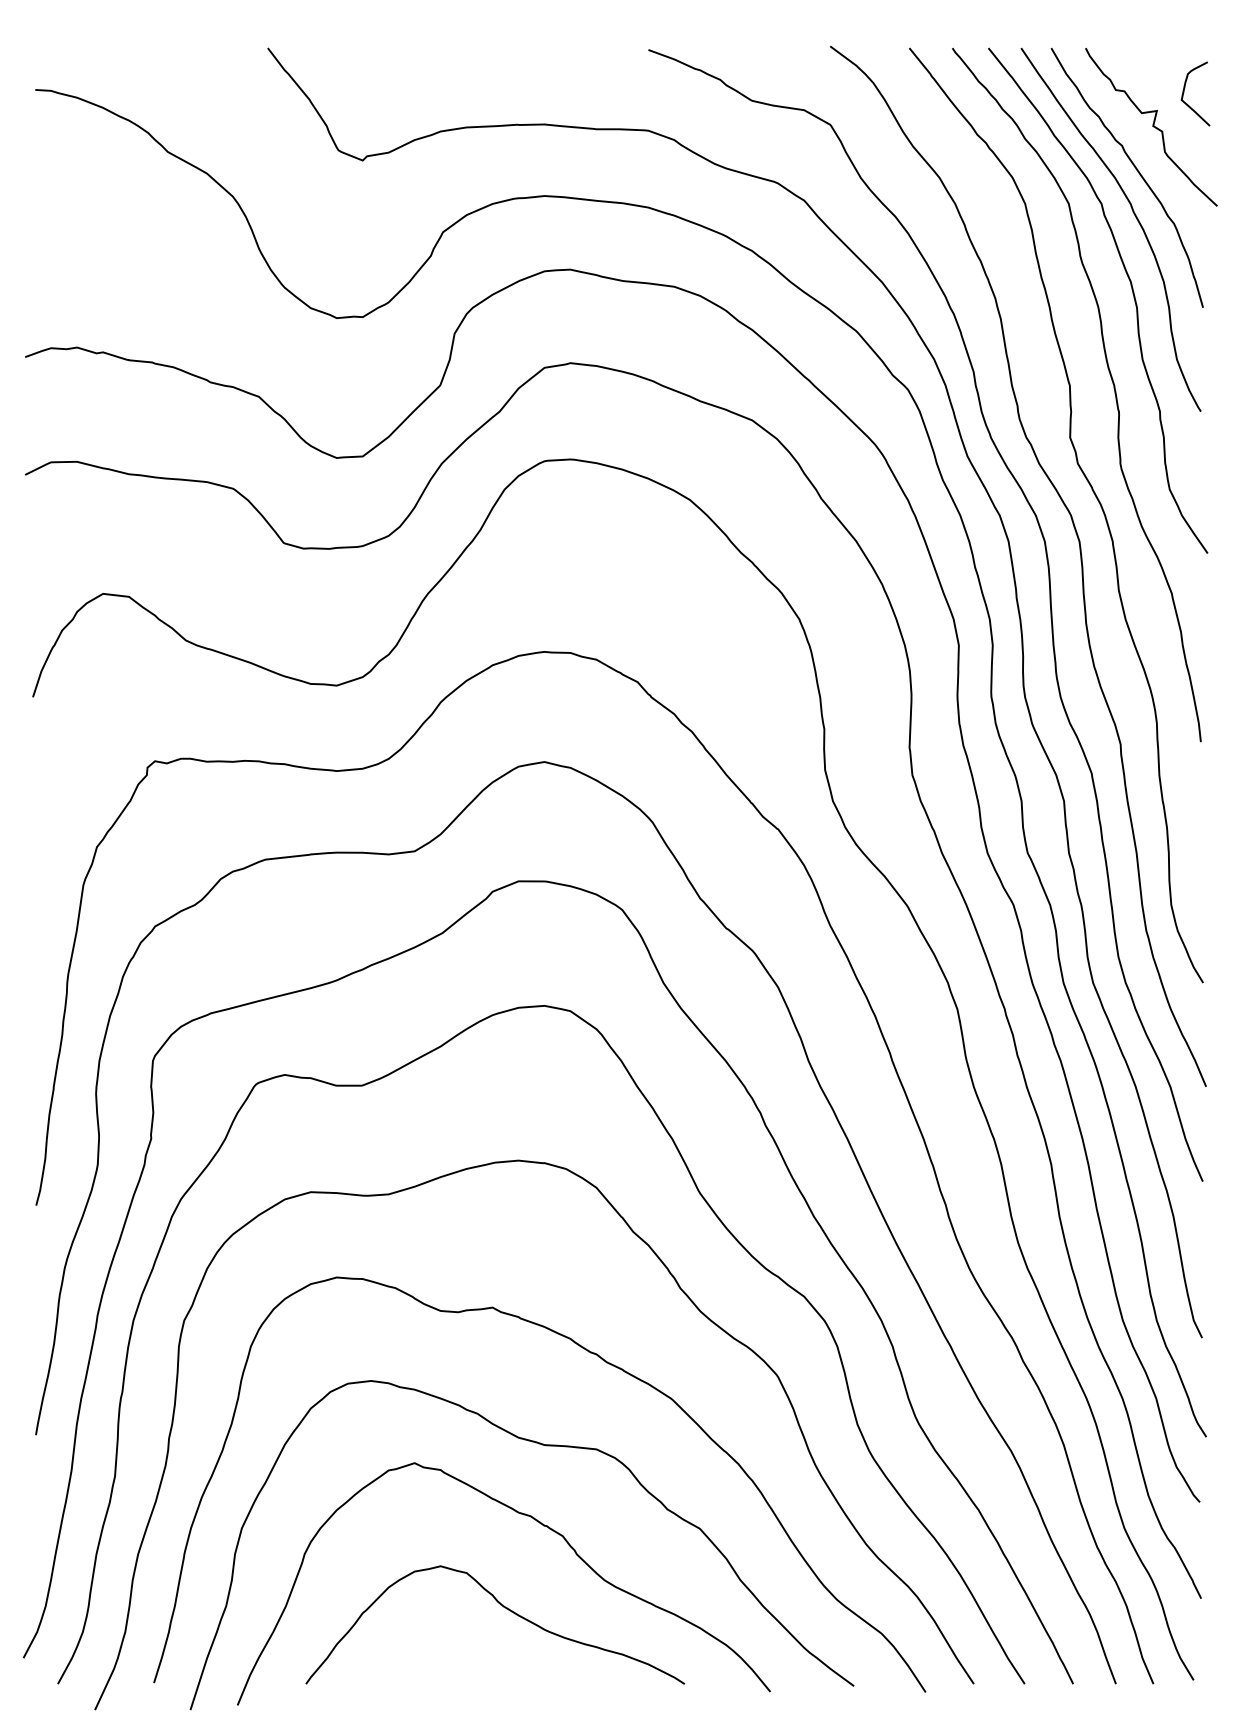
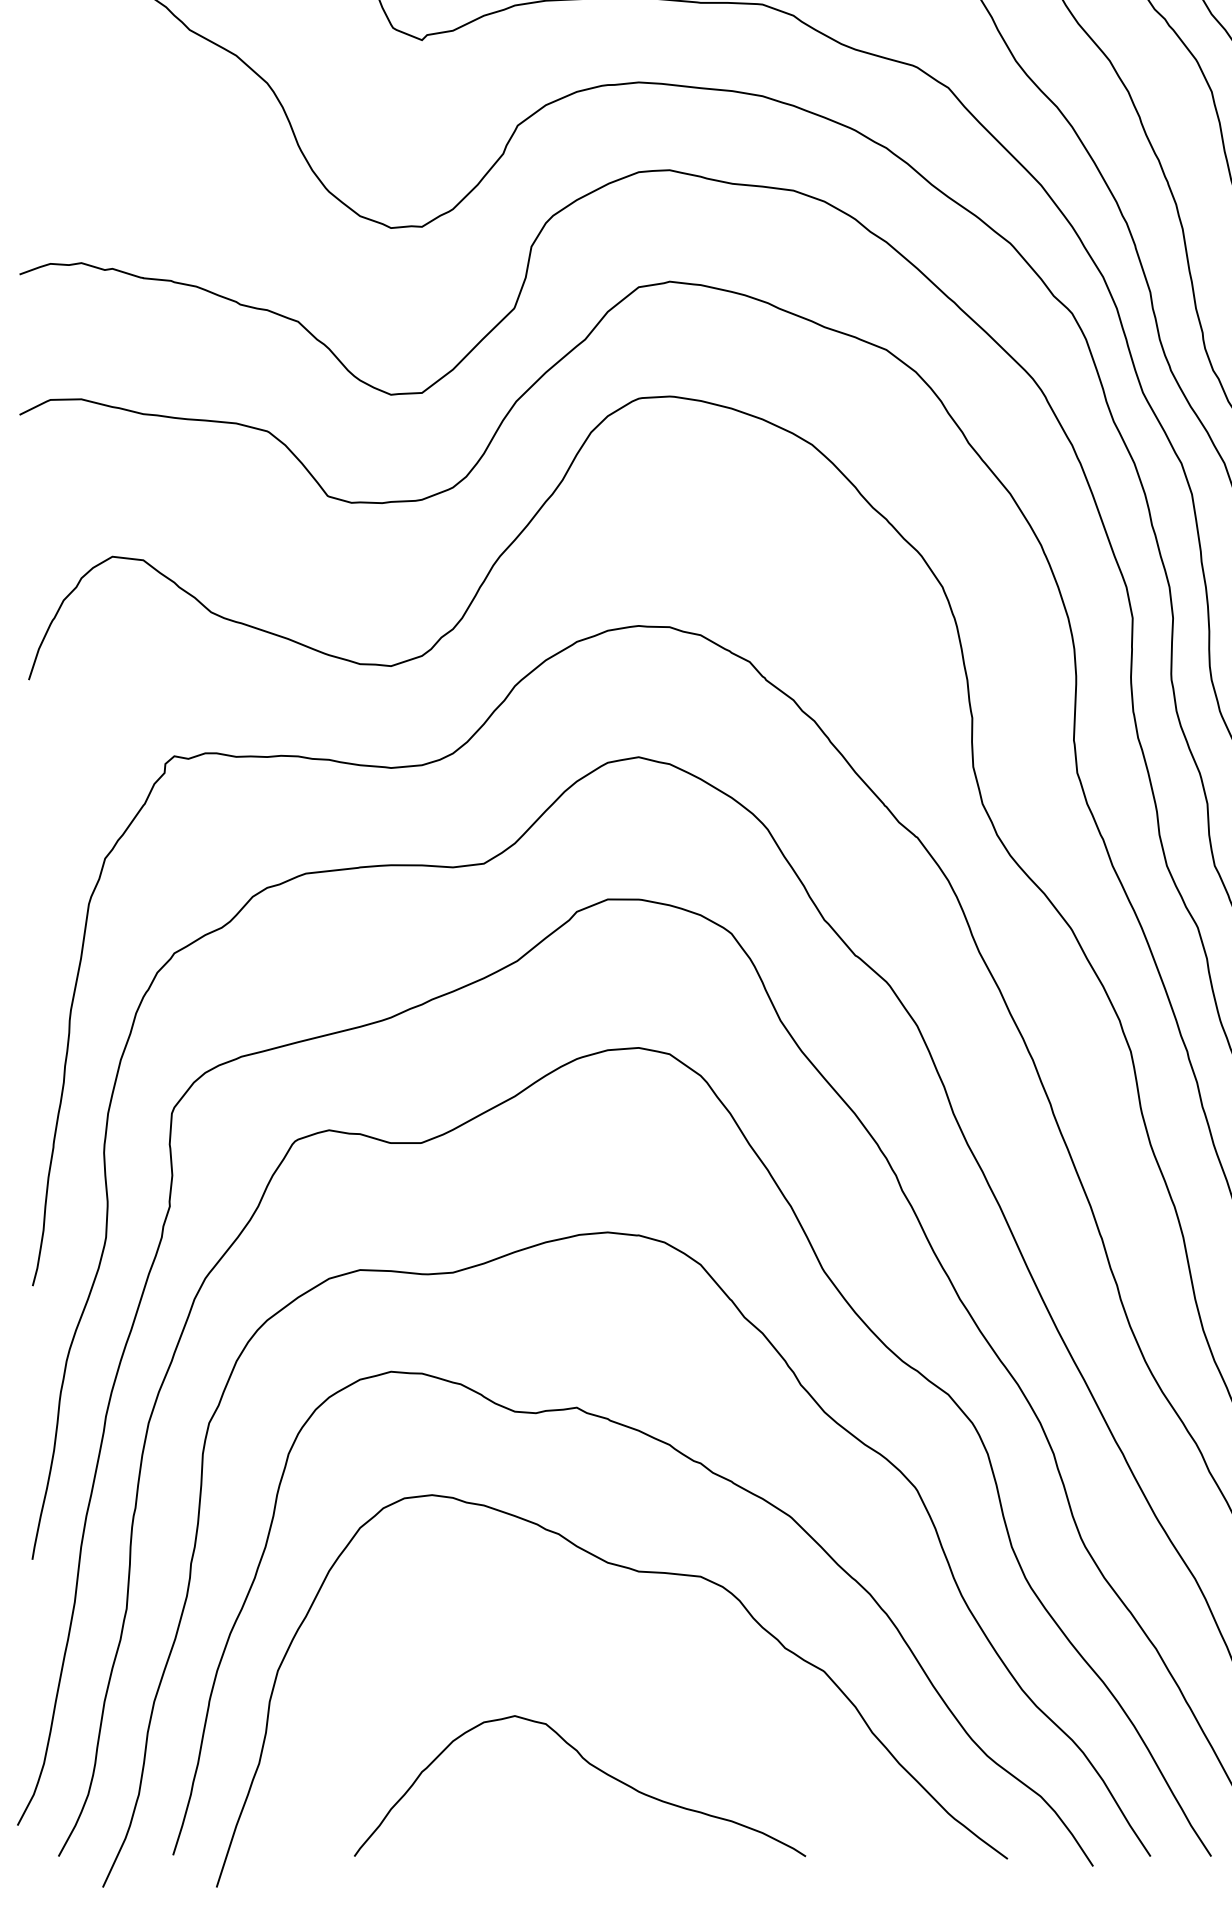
curve: (543, 1526) -> (637, 1668), removed

